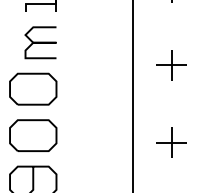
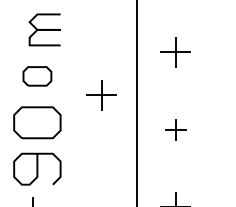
part: (33, 89) -> (37, 76), size x0.6
part: (97, 108) -> (101, 95), added
part: (171, 142) -> (175, 129), size x0.7

